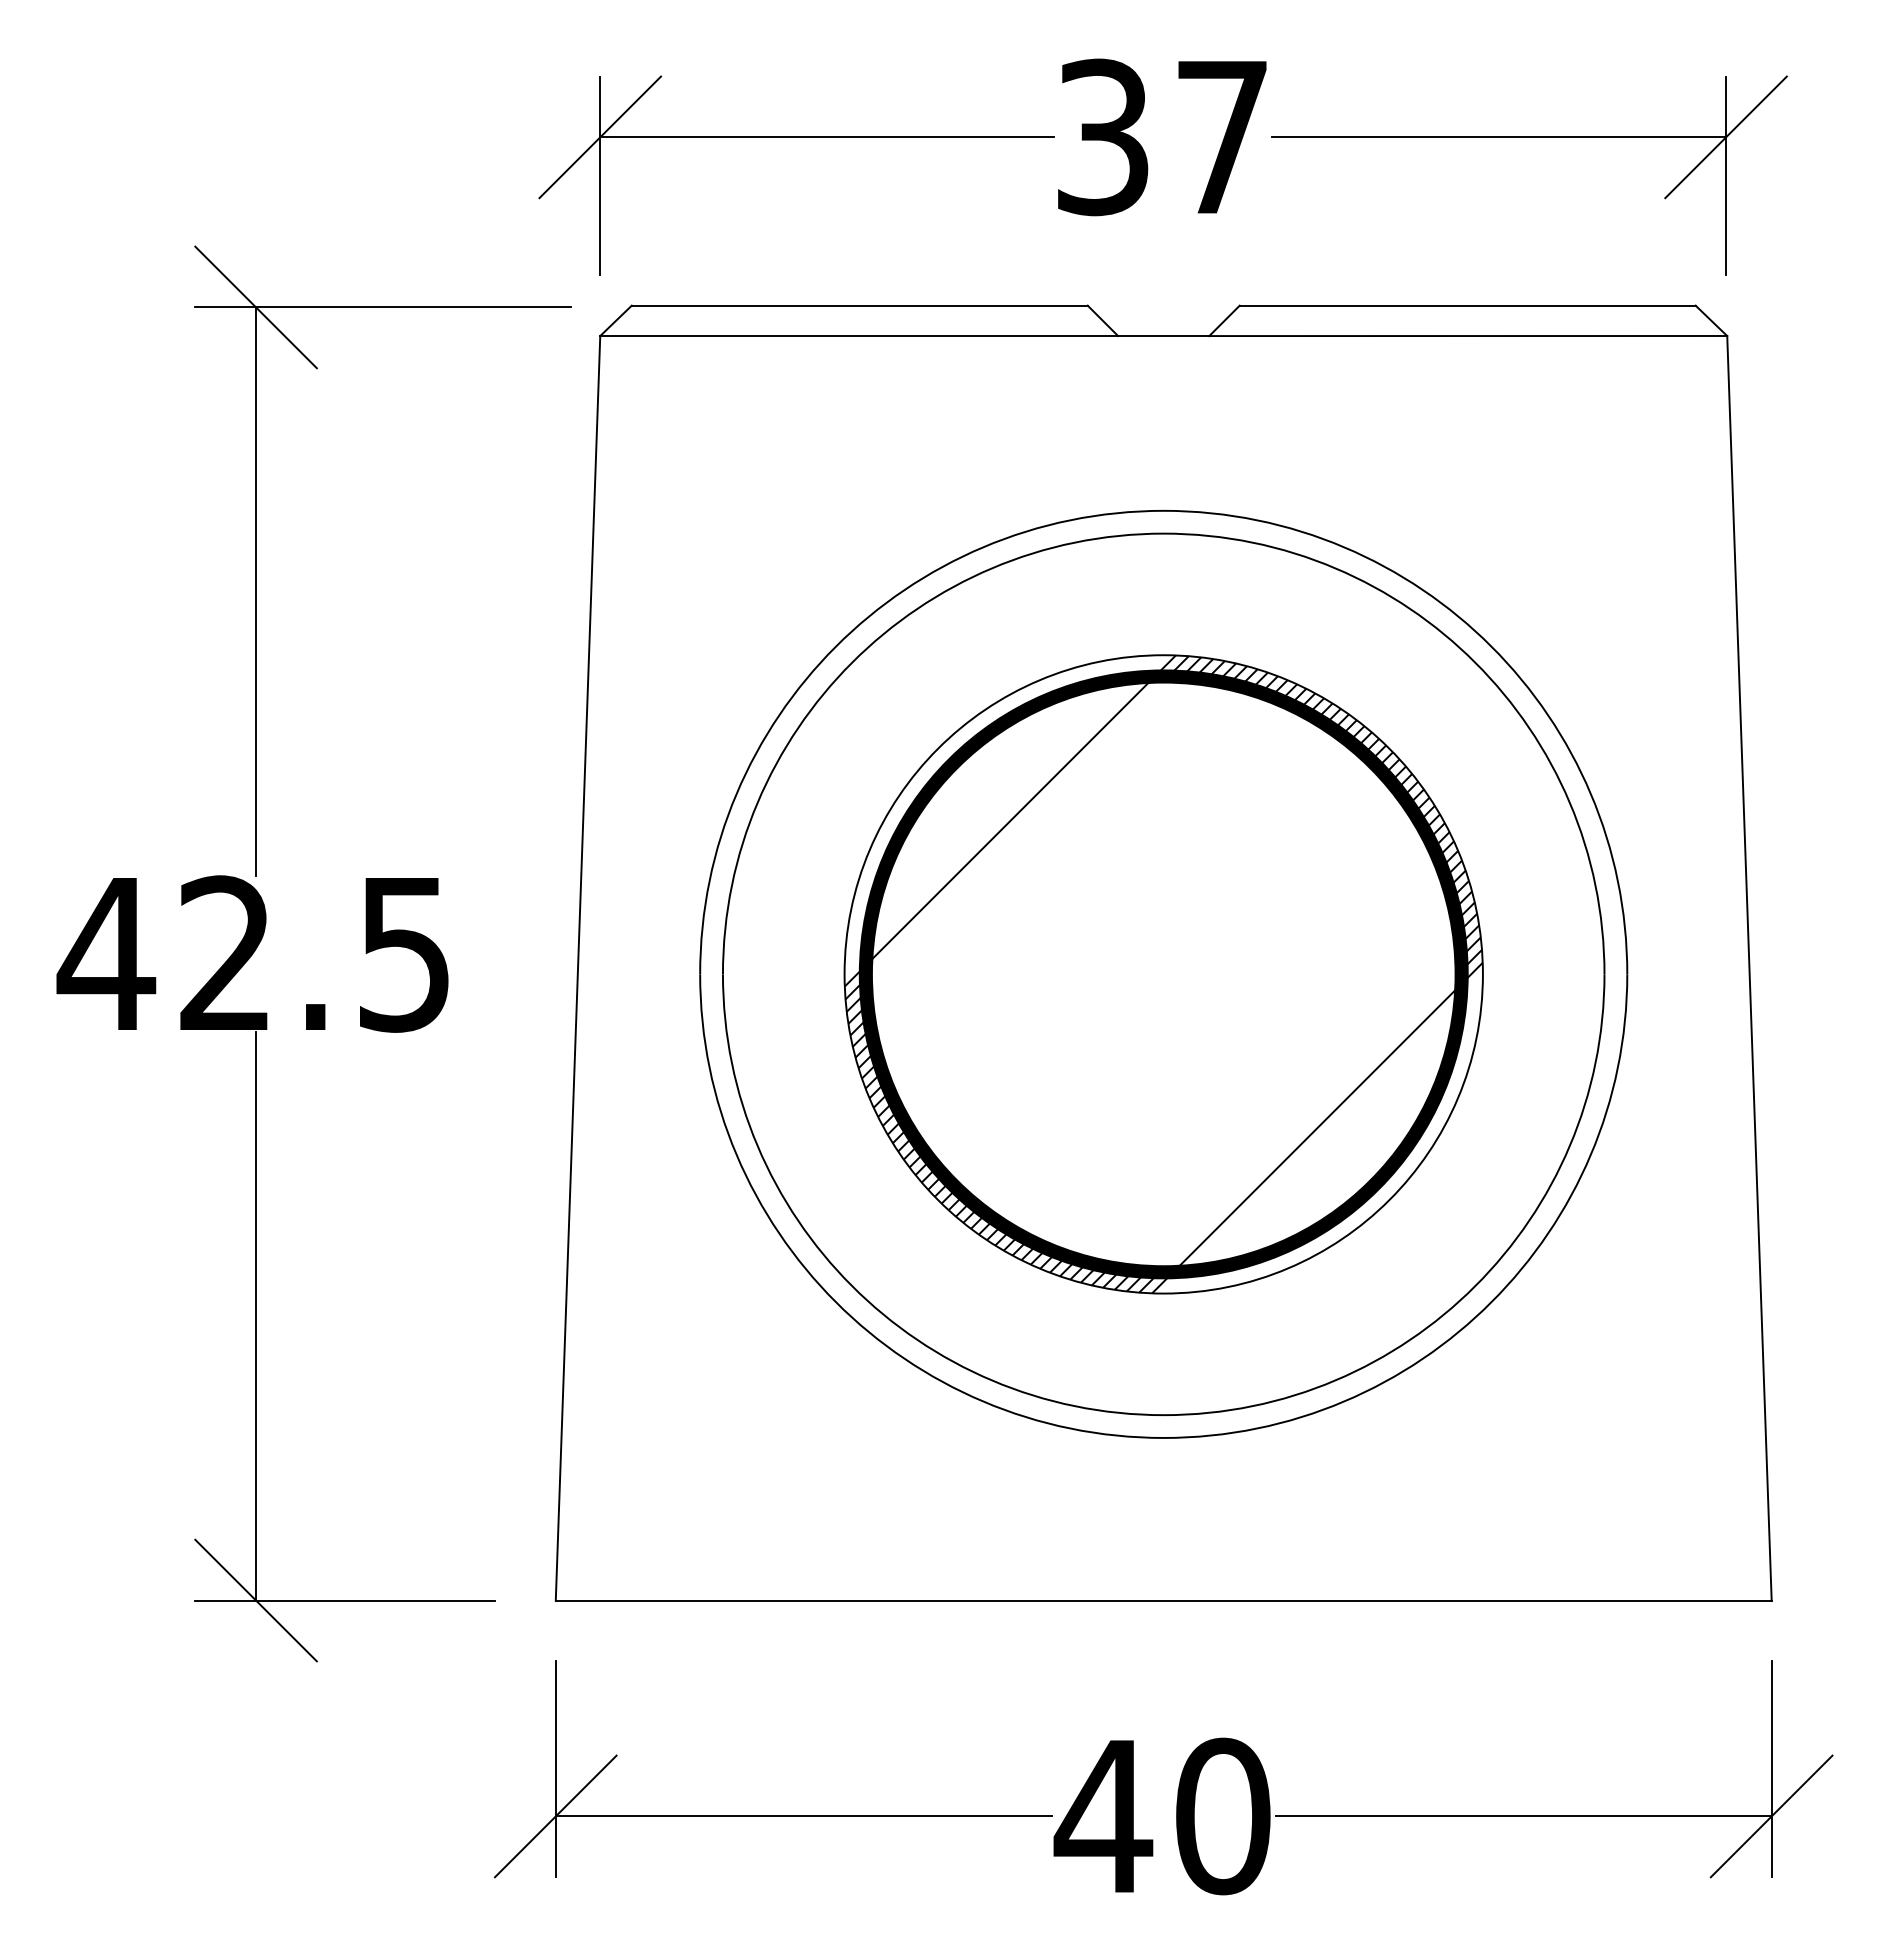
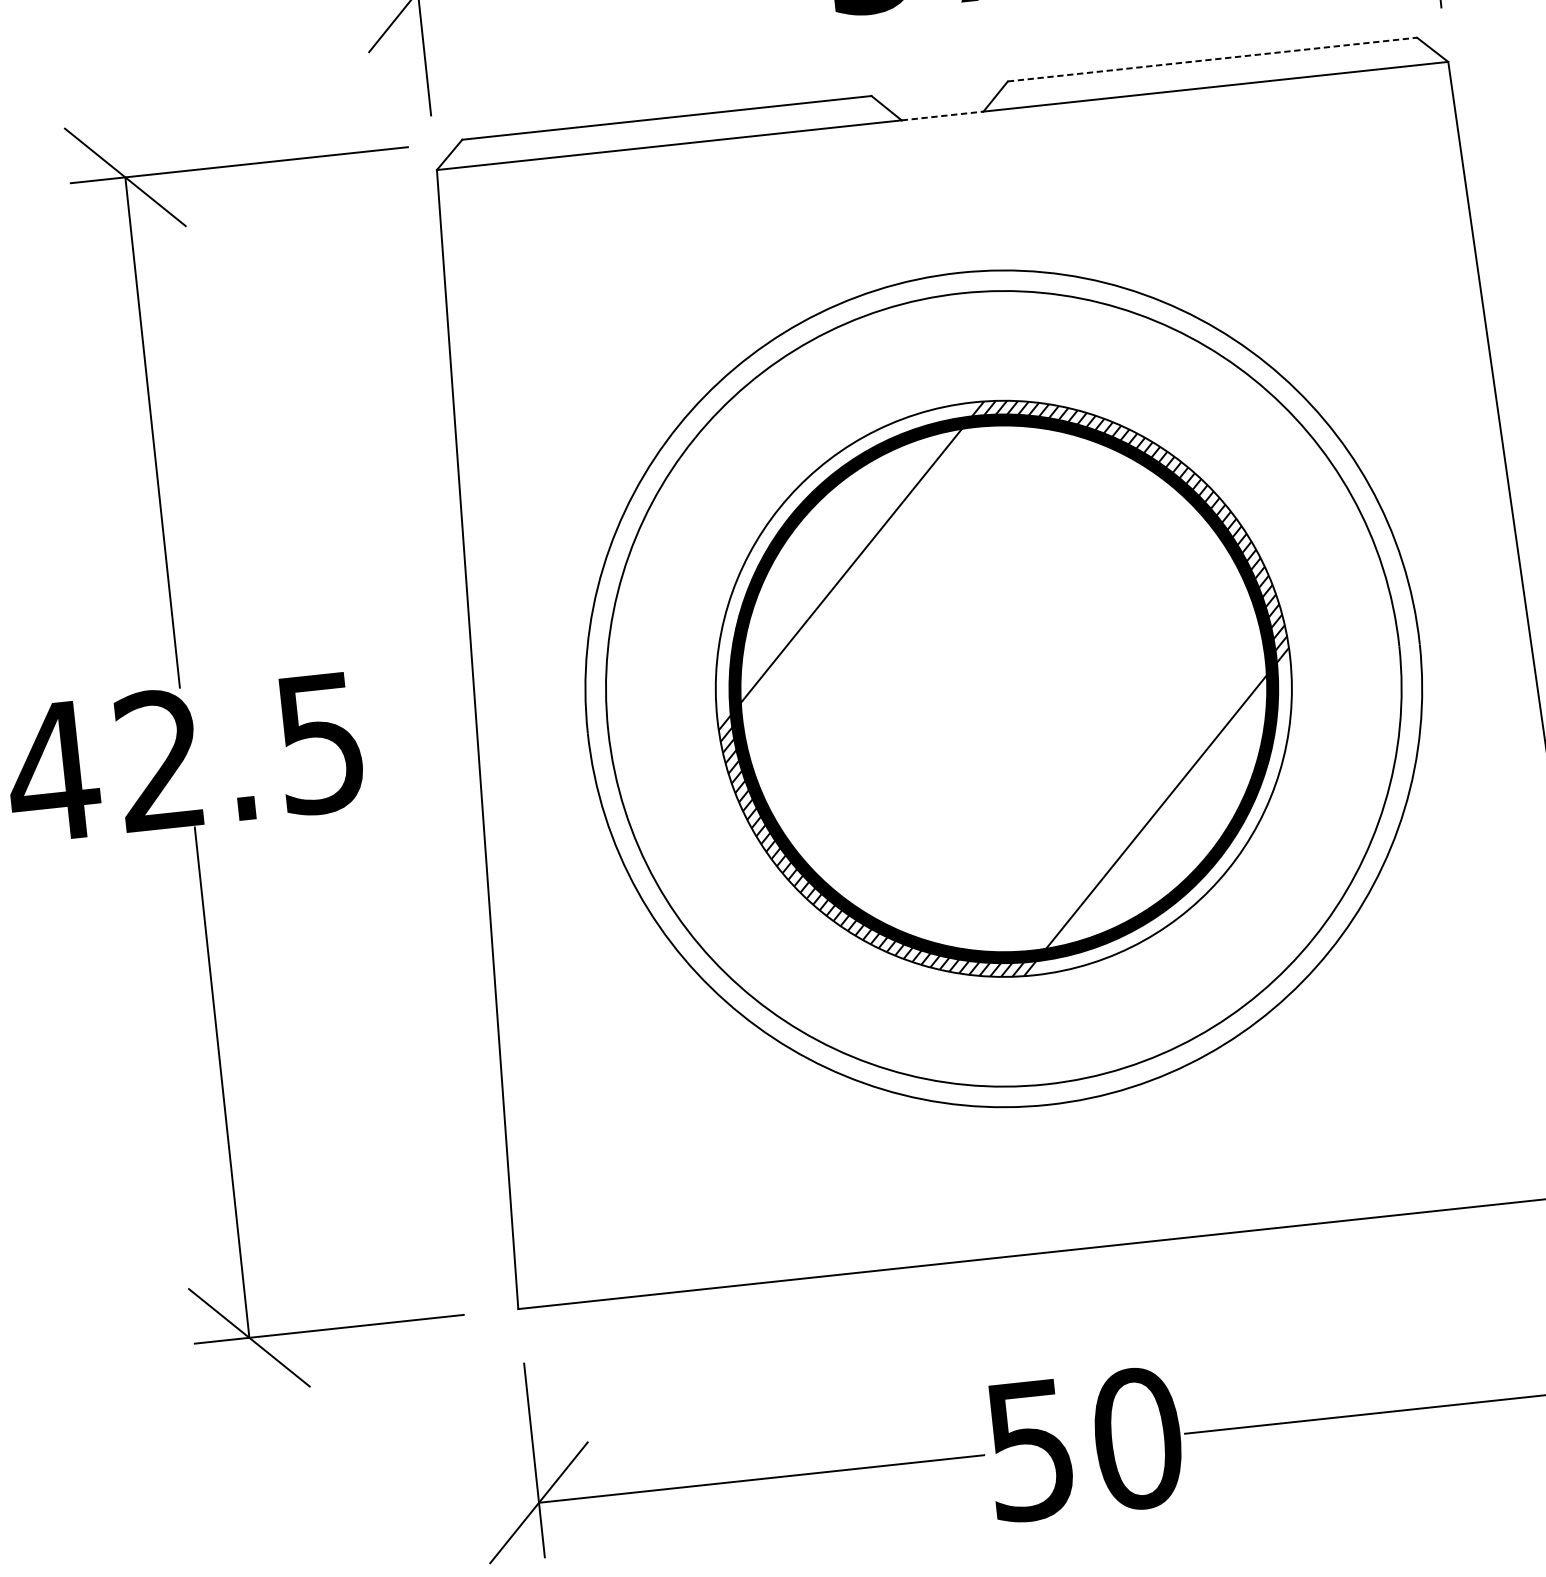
line: (1467, 305) -> (1212, 59), solid -> dashed
line: (1163, 336) -> (942, 116), solid -> dashed
text: (1103, 1817) -> (1030, 1451), 40 -> 50

